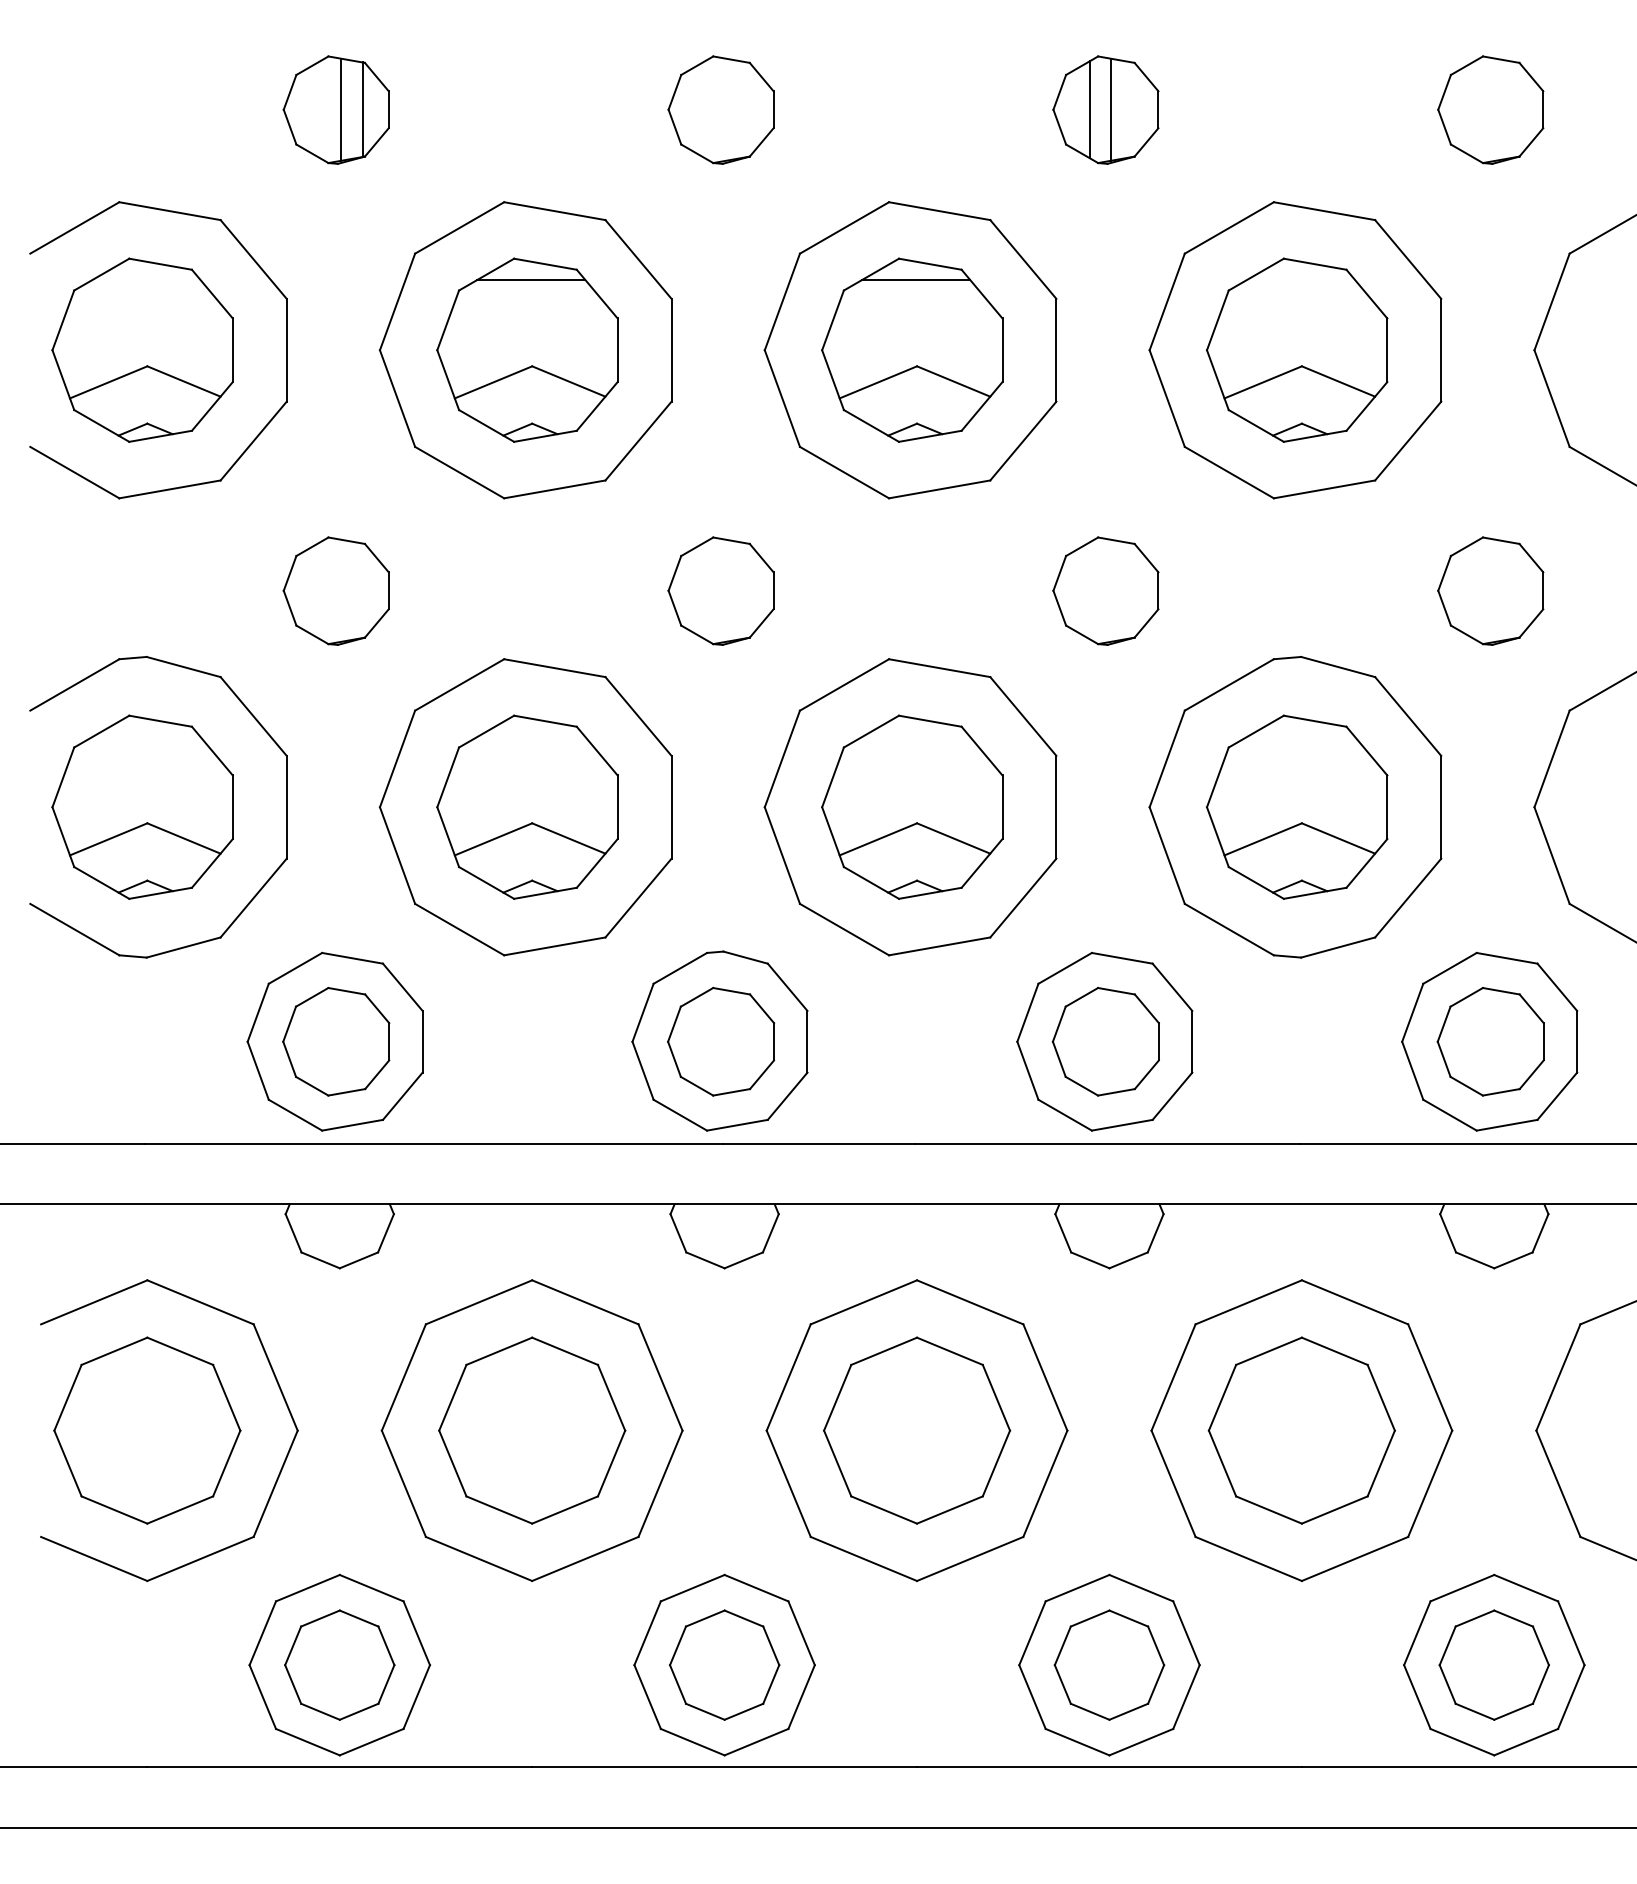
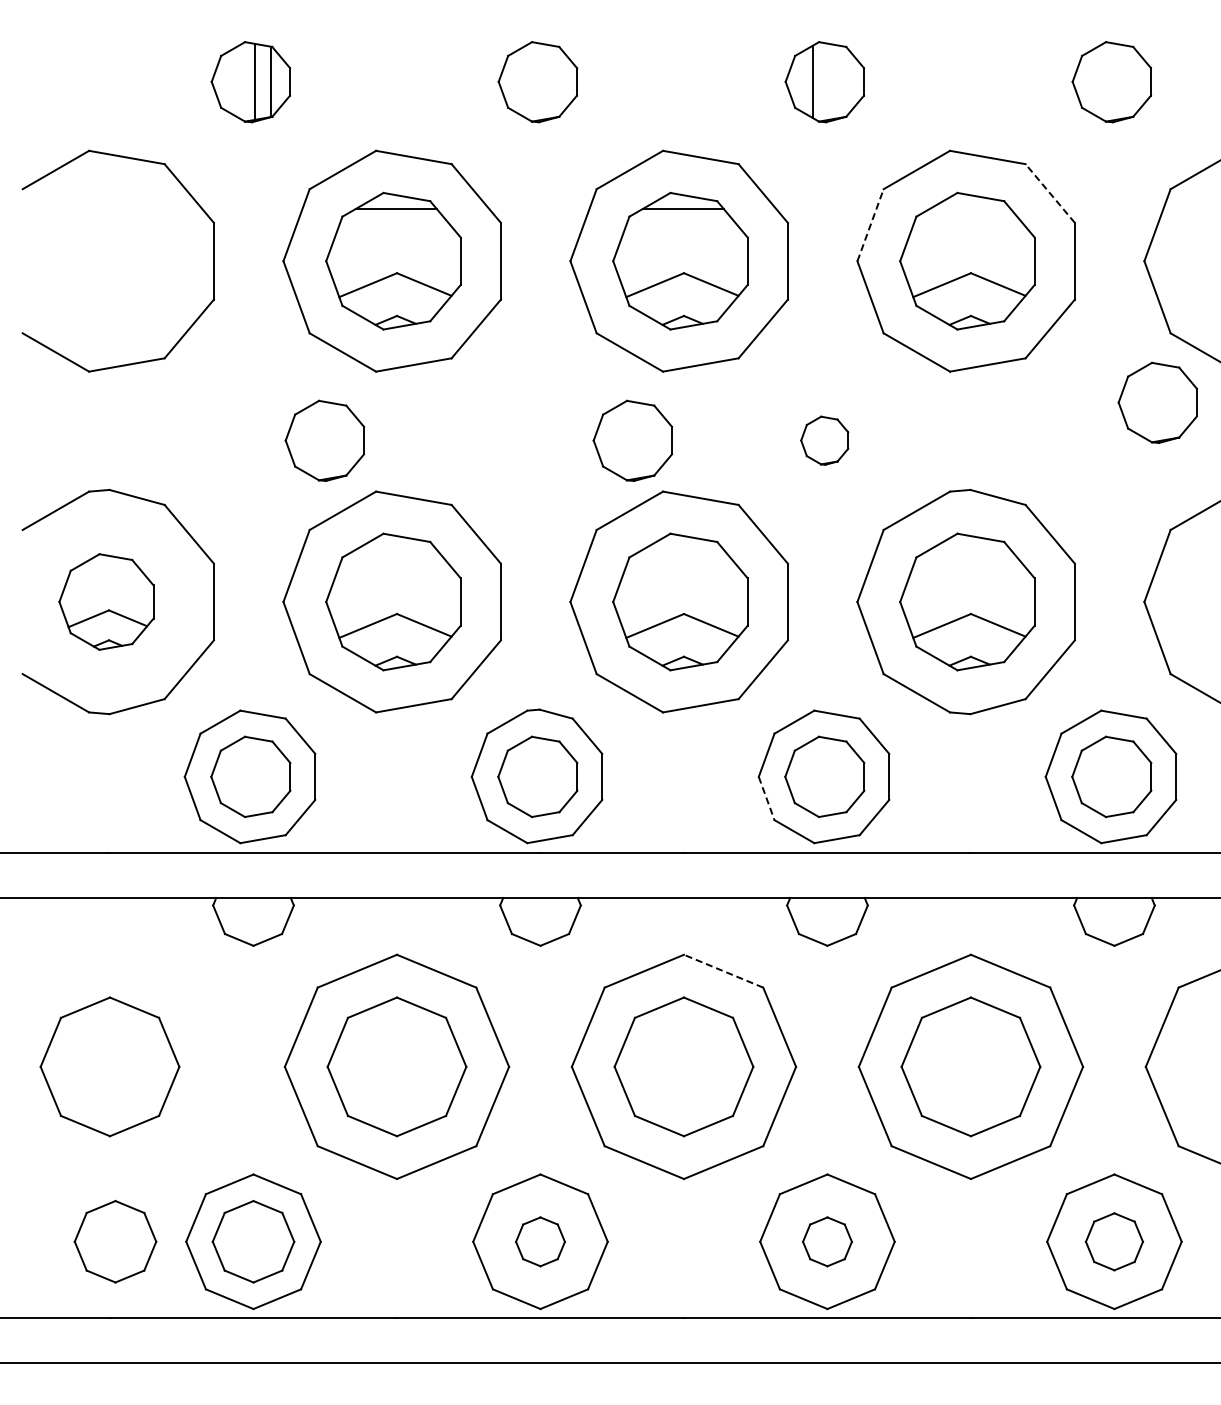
line: (1110, 109) -> (828, 81), removed
line: (1407, 259) -> (1049, 193), solid -> dashed
line: (1167, 301) -> (870, 224), solid -> dashed
part: (142, 349) -> (106, 260), removed
part: (335, 590) -> (324, 440), moved
part: (720, 590) -> (632, 440), moved
part: (1105, 590) -> (824, 440), size x0.6
part: (1490, 590) -> (1157, 402), moved
part: (142, 806) -> (106, 601), size x0.7
line: (1027, 1070) -> (766, 798), solid -> dashed
line: (970, 1302) -> (723, 971), solid -> dashed
part: (276, 1384) -> (206, 1032), removed
part: (154, 1664) -> (115, 1241), added
part: (724, 1664) -> (540, 1241), size x0.6
part: (1109, 1664) -> (827, 1241), size x0.6
part: (1494, 1664) -> (1114, 1241), size x0.7

